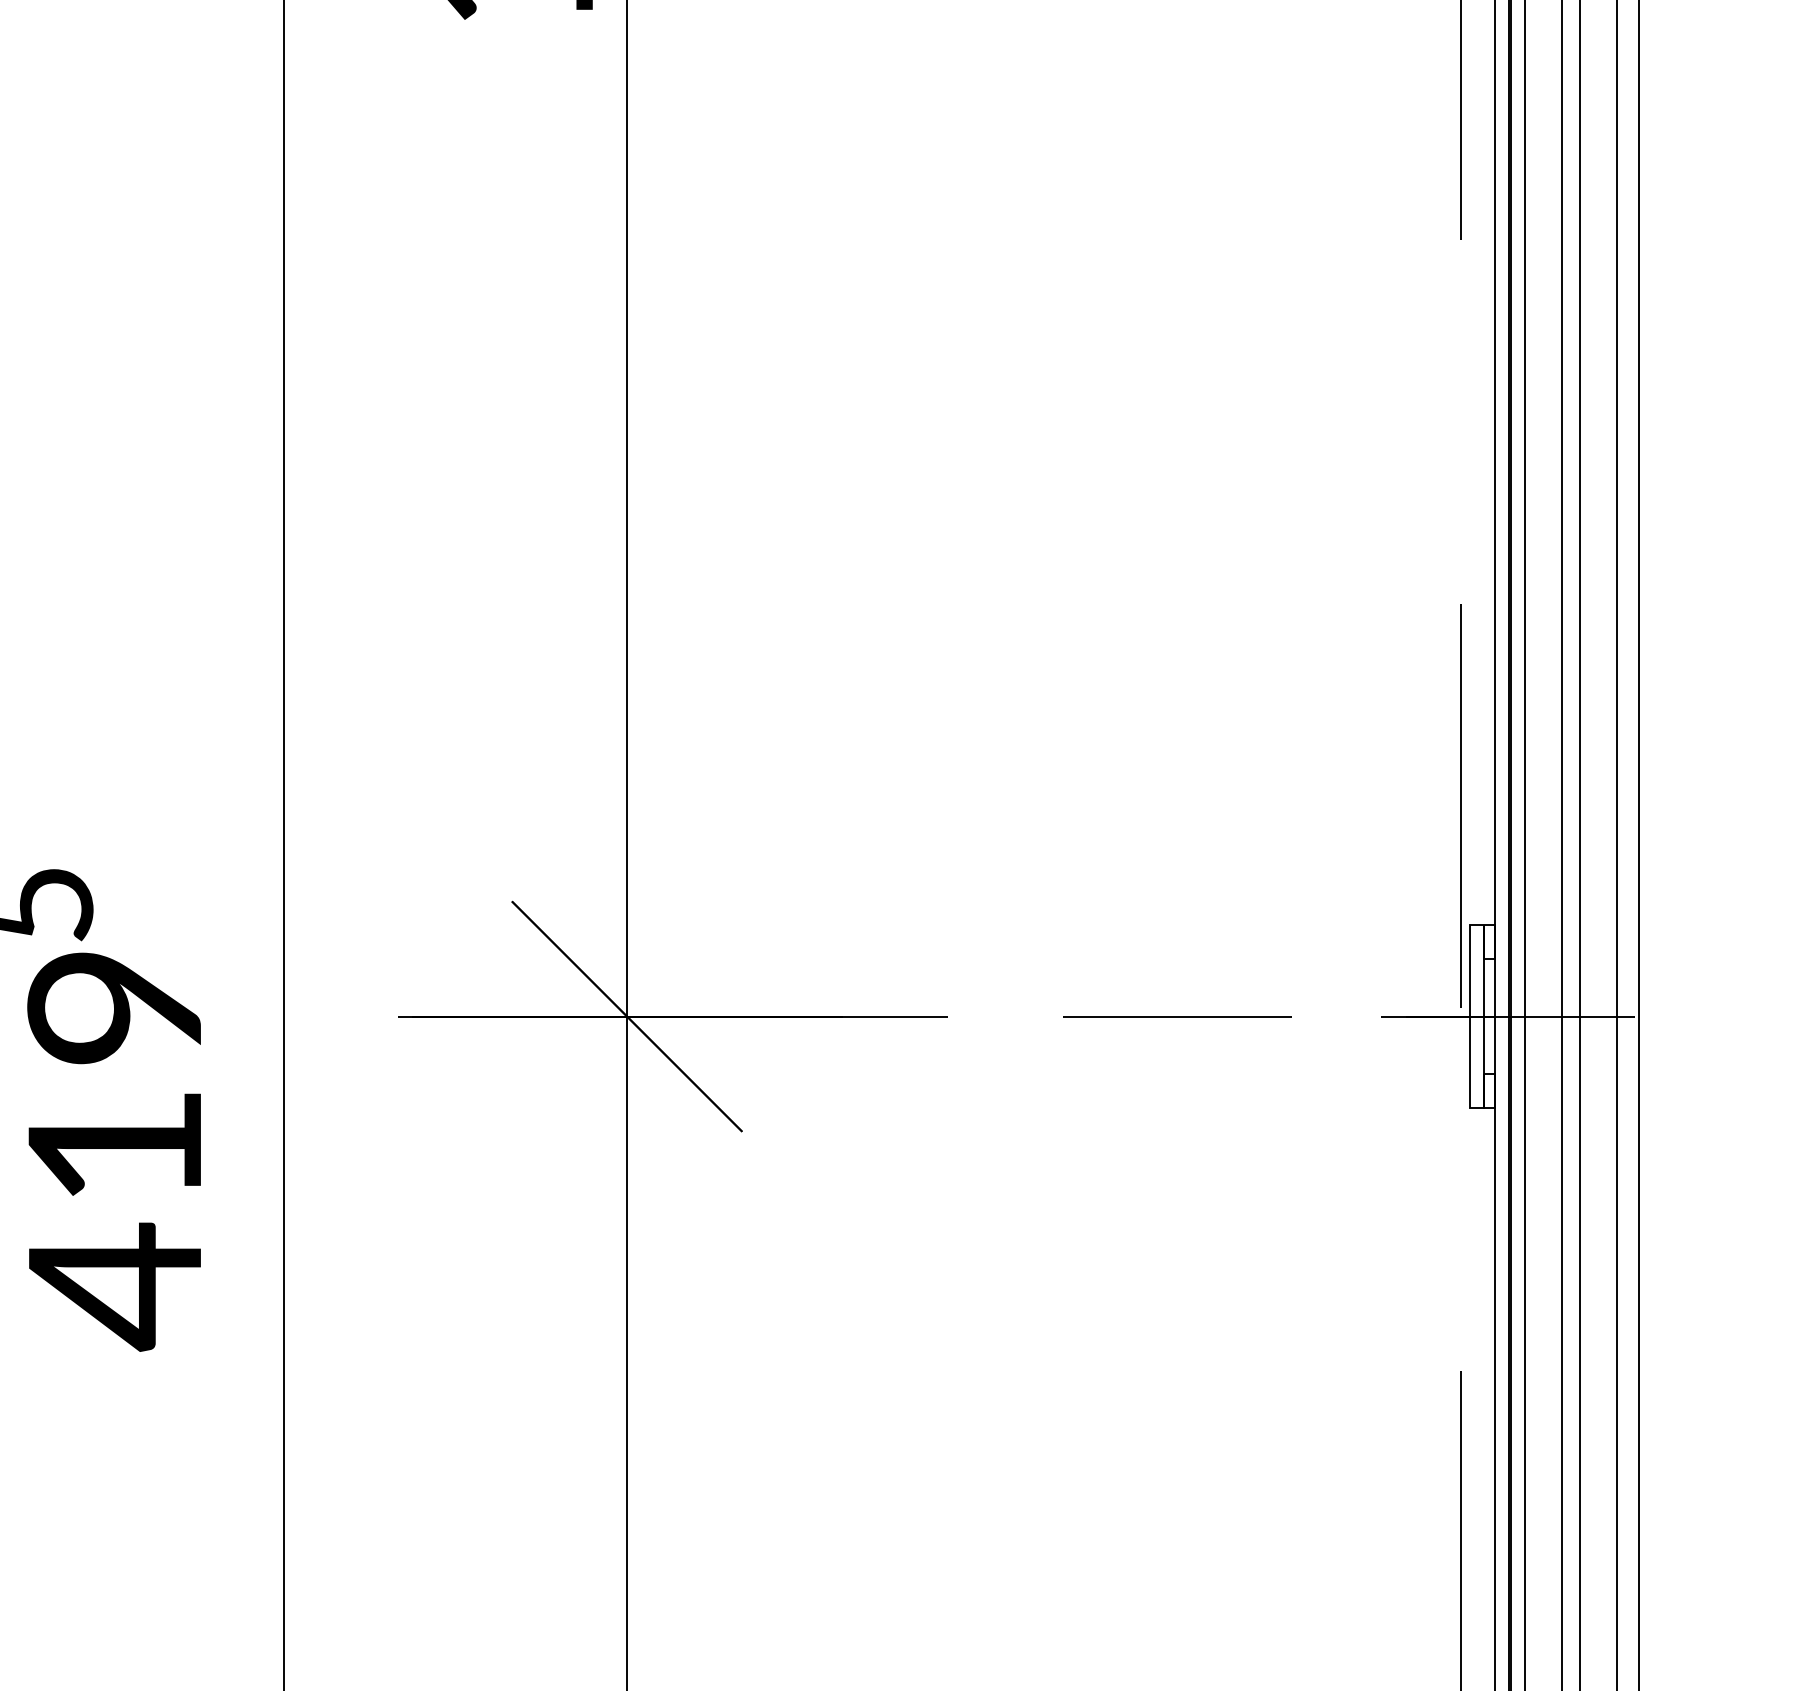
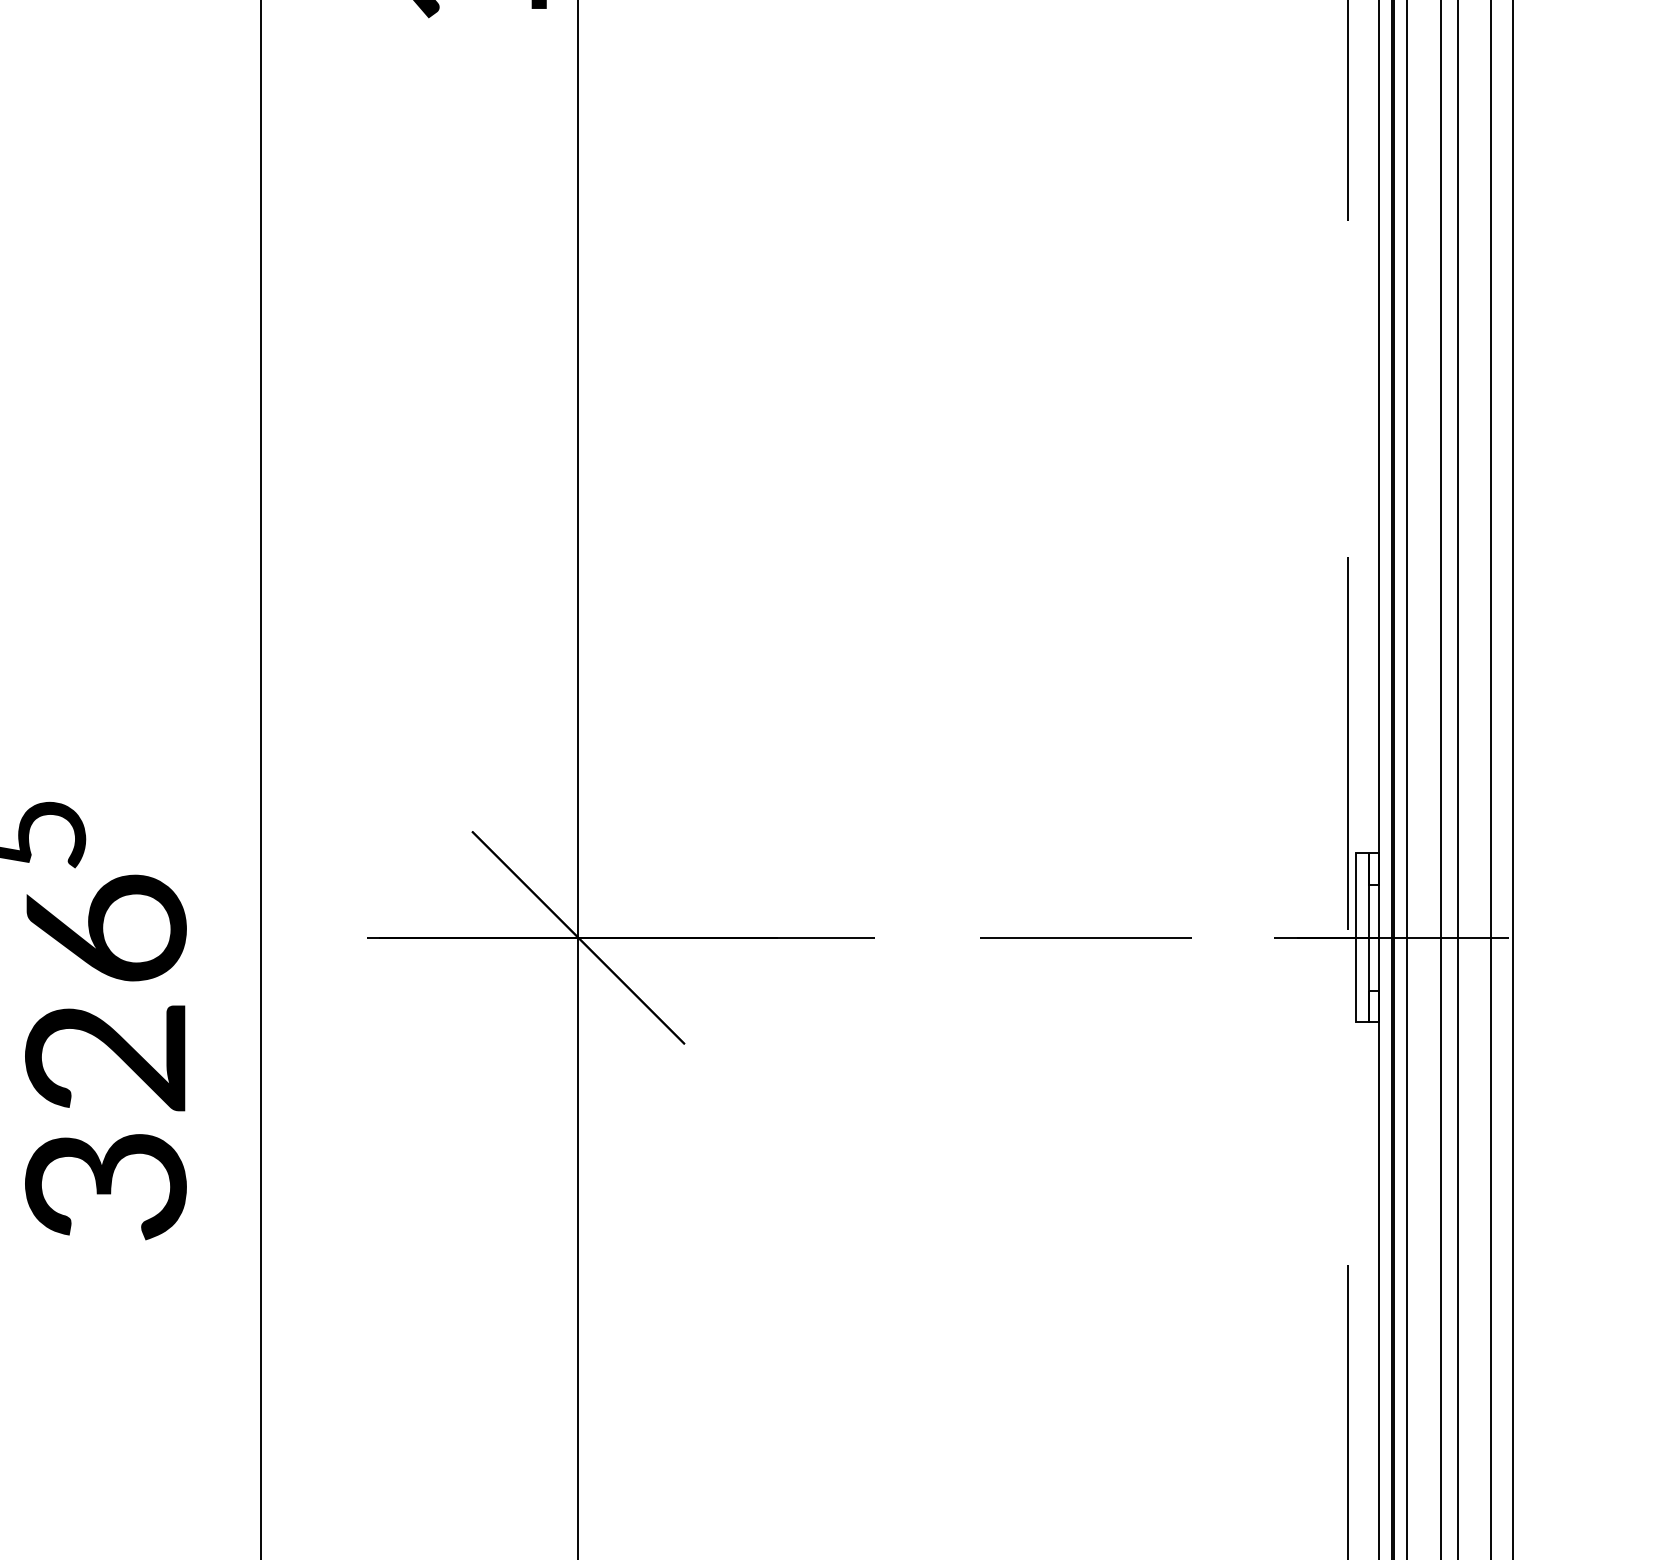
text: (114, 1149) -> (105, 1060), 419 -> 326

